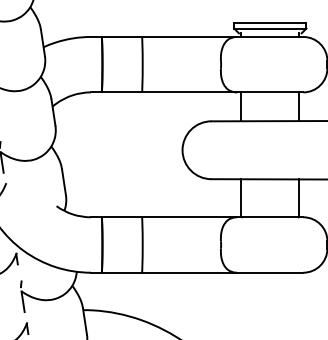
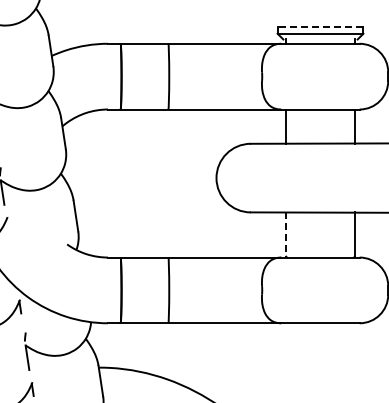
line: (270, 22) -> (320, 26), solid -> dashed
line: (241, 198) -> (286, 235), solid -> dashed

